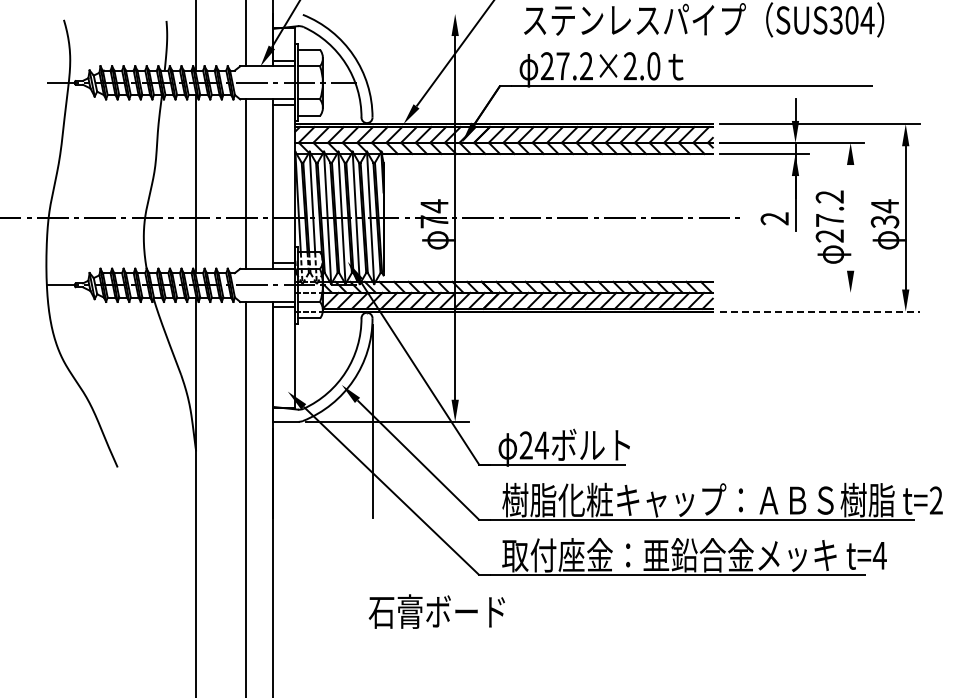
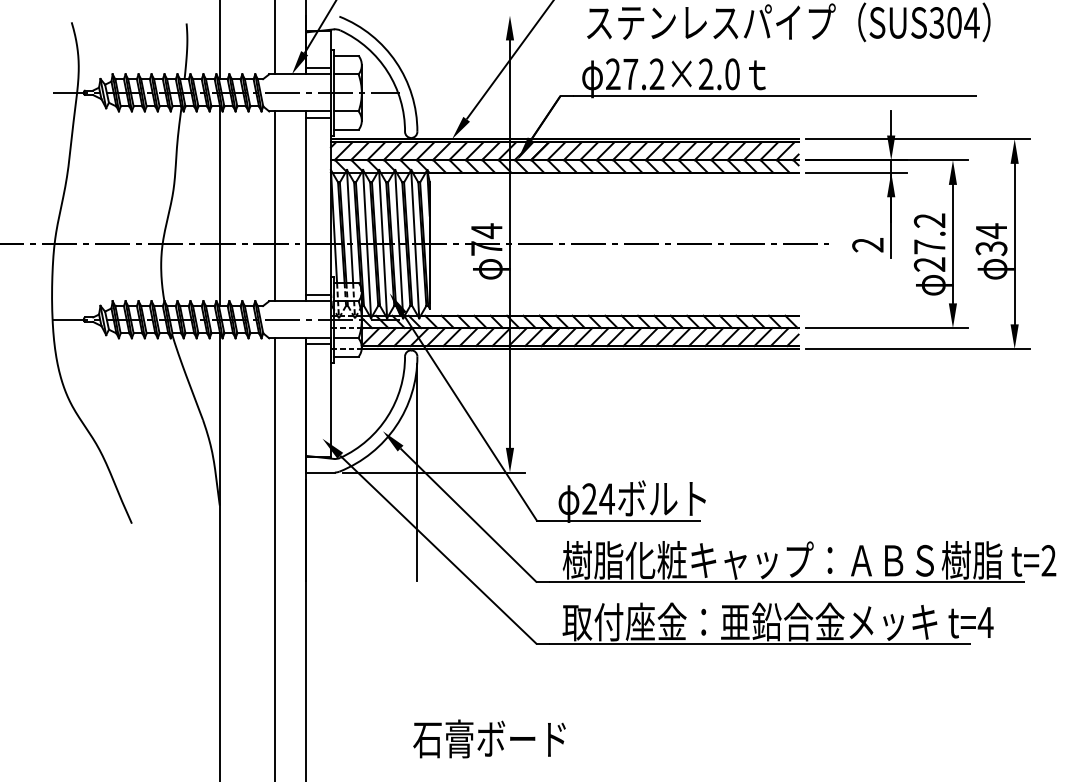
line: (850, 217) -> (952, 243), added
line: (791, 292) -> (886, 327), added
line: (819, 311) -> (918, 348), dashed -> solid
text: (436, 611) -> (489, 738), moved

